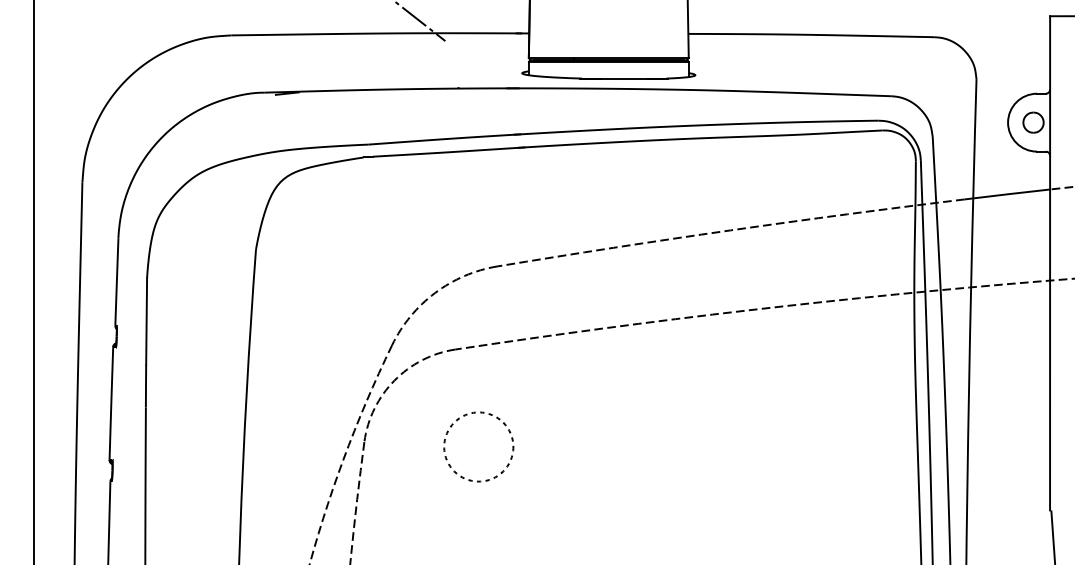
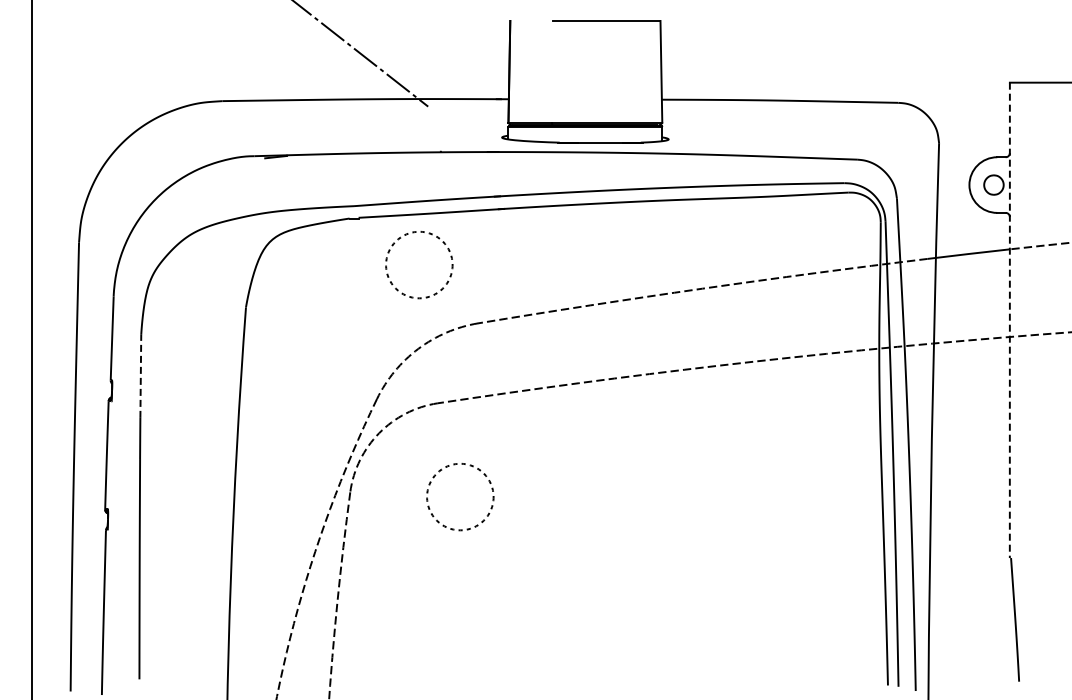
circle: (436, 206) -> (419, 265), added
line: (1049, 263) -> (1009, 320), solid -> dashed
line: (146, 321) -> (140, 376), solid -> dashed

